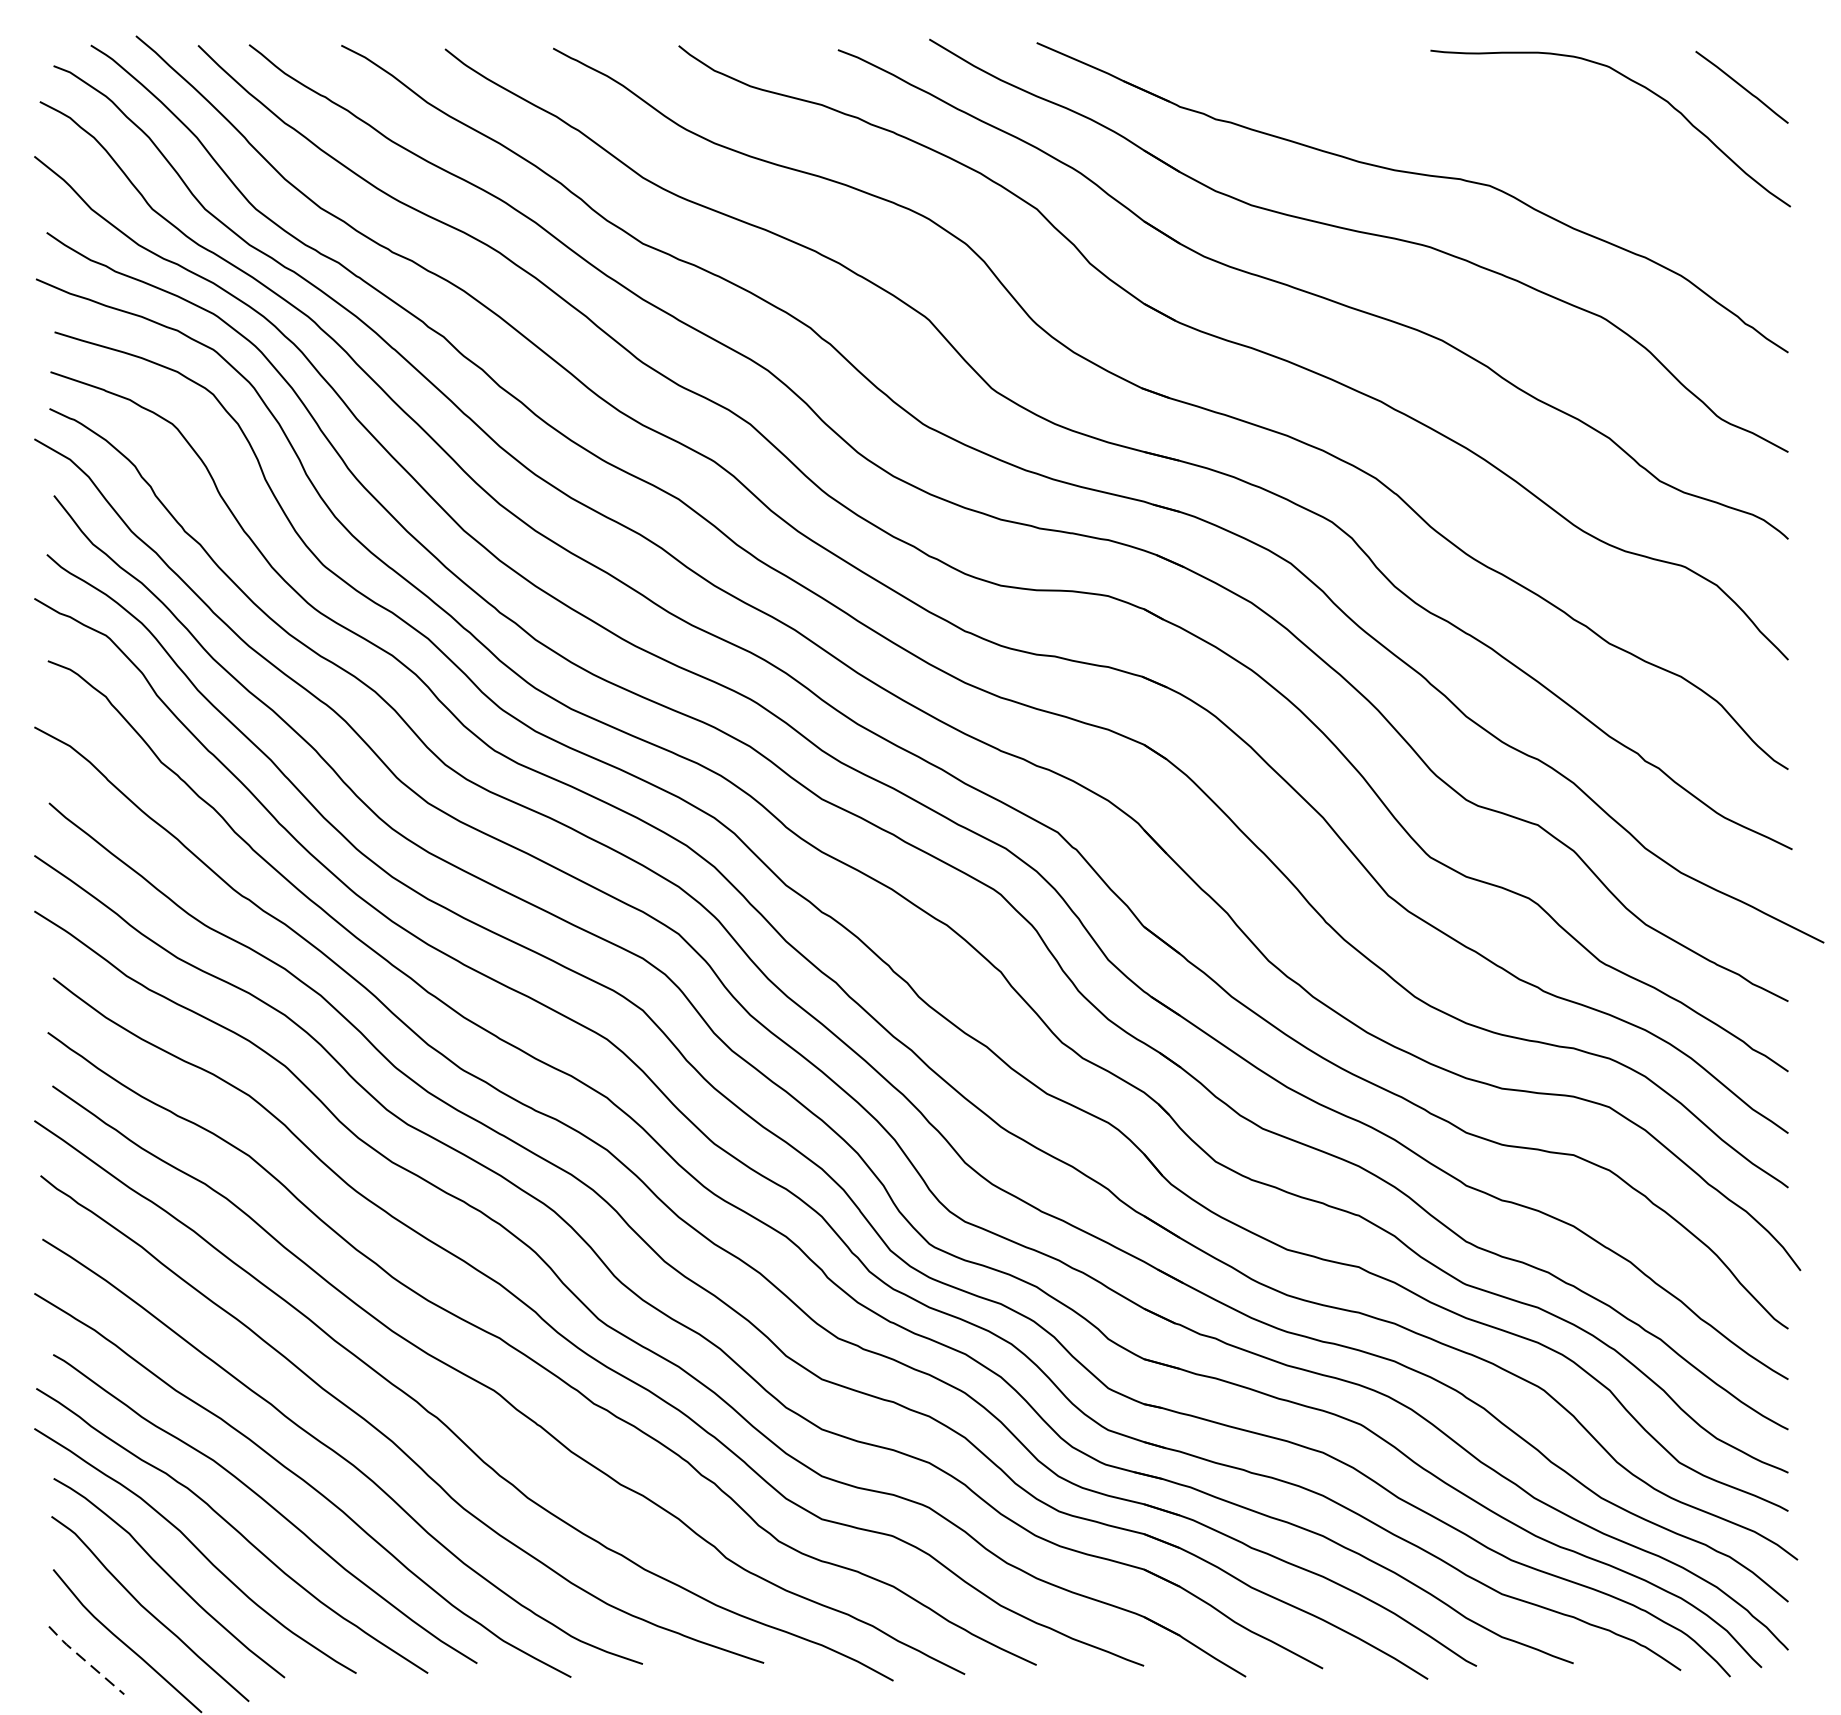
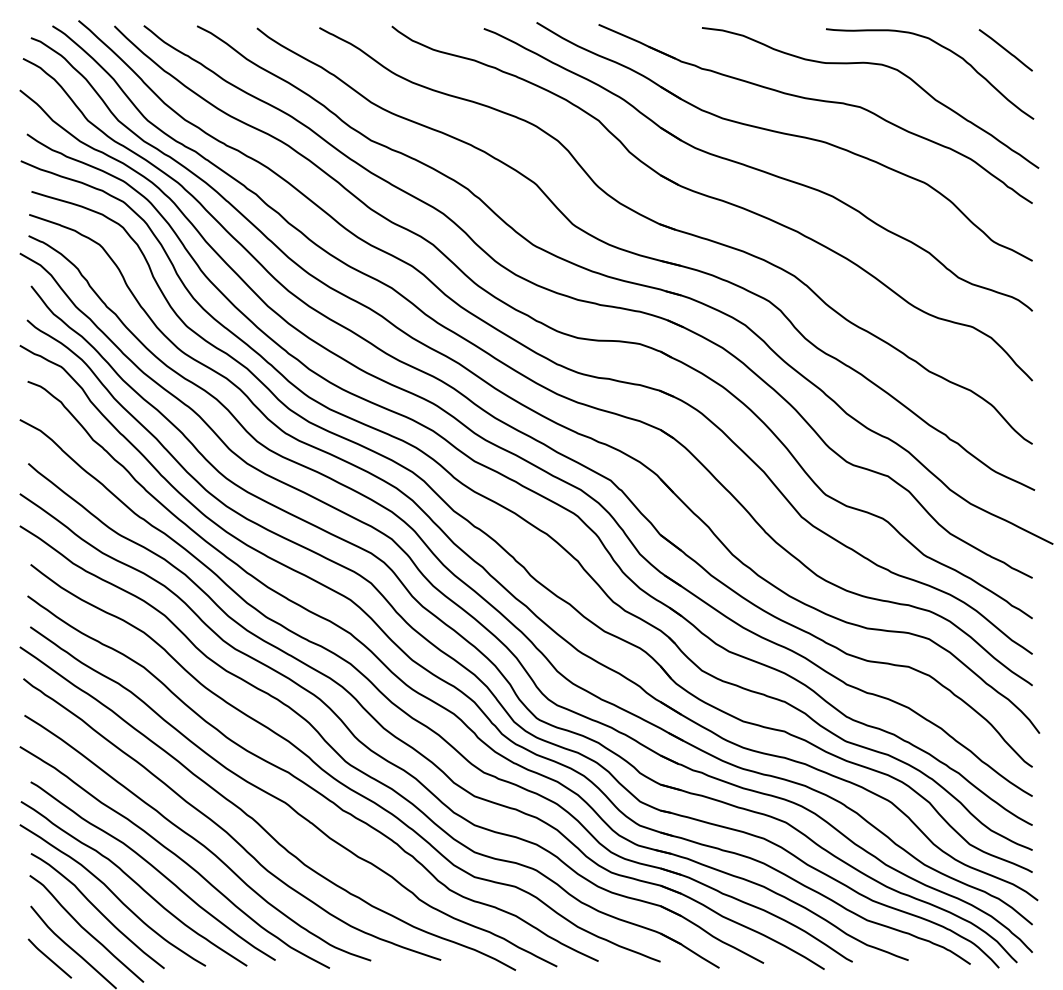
curve: (1519, 113) -> (877, 65), added
line: (85, 1660) -> (49, 958), dashed -> solid

